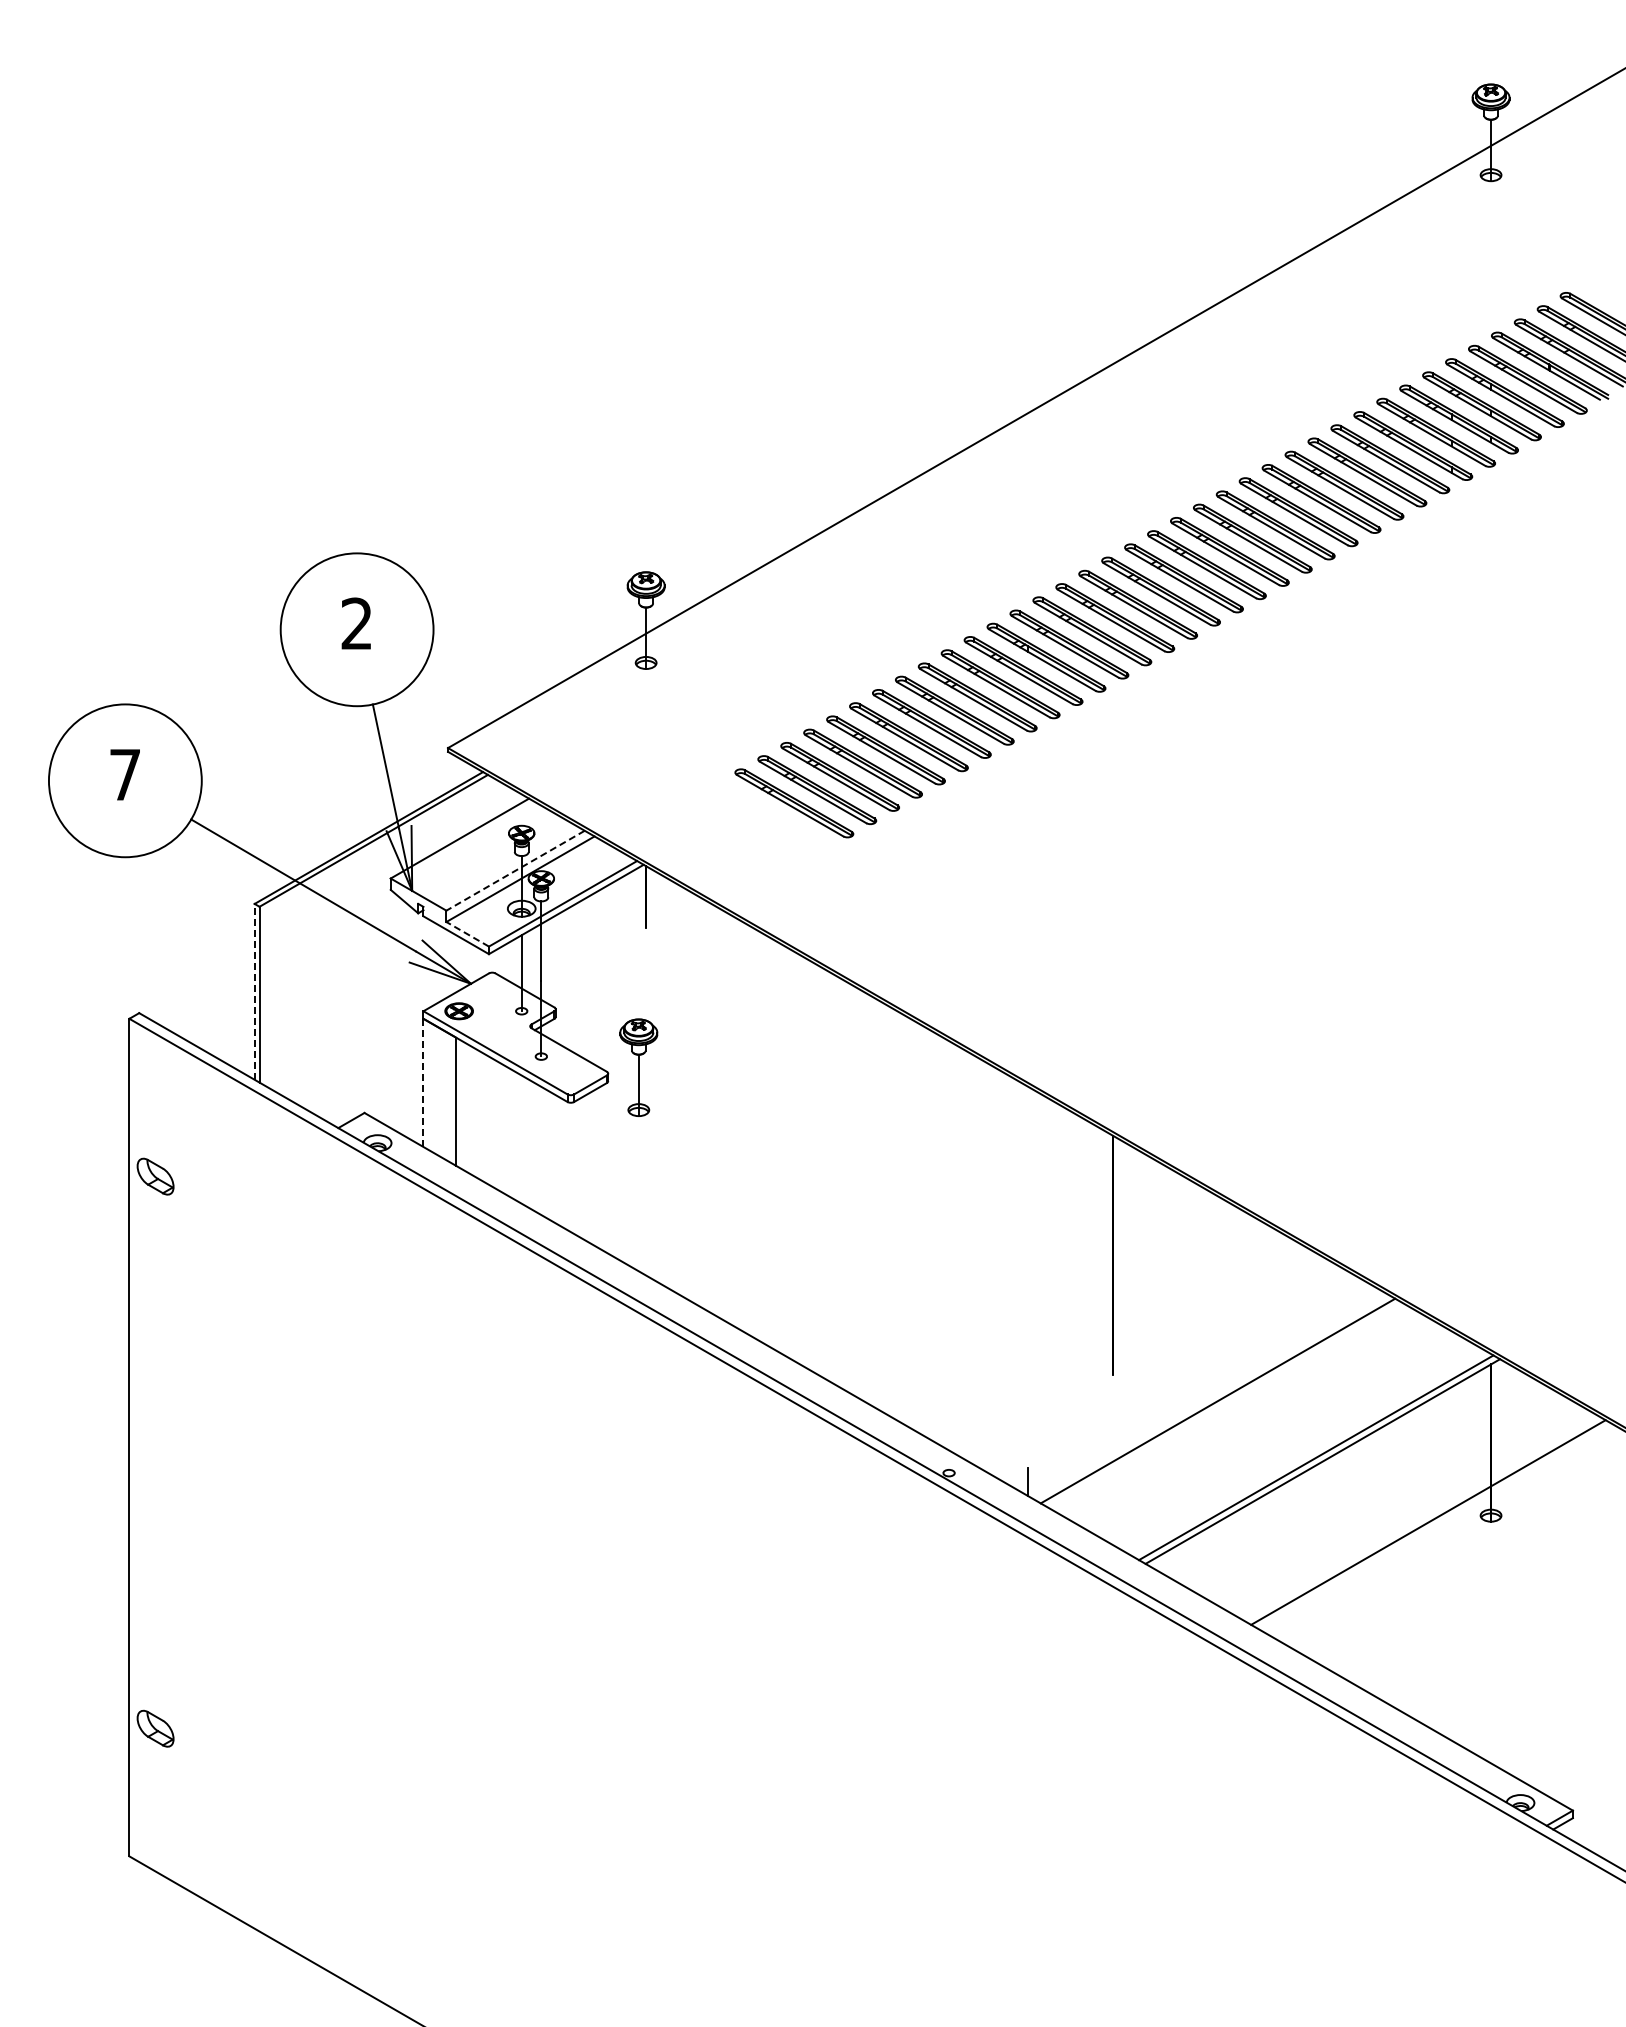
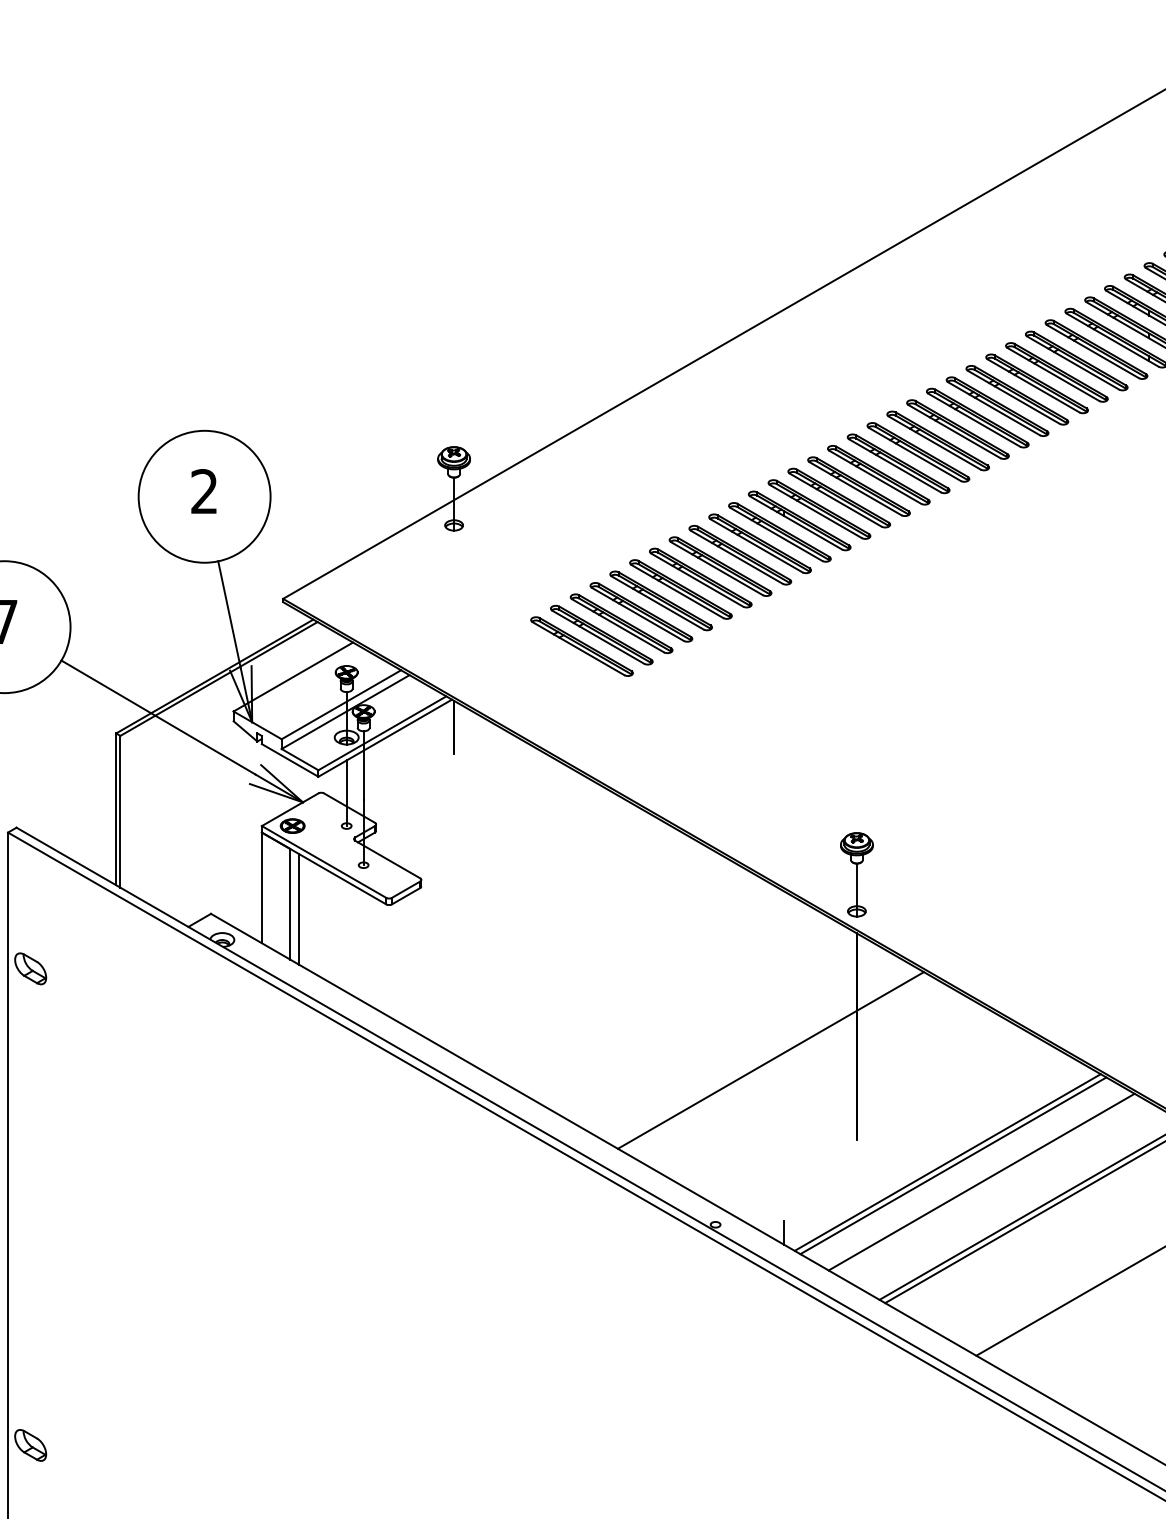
line: (515, 870) -> (341, 704), dashed -> solid
line: (467, 934) -> (299, 759), dashed -> solid
line: (254, 991) -> (116, 809), dashed -> solid
part: (638, 1067) -> (856, 874), moved
line: (423, 1083) -> (261, 888), dashed -> solid
line: (466, 1107) -> (299, 909), added
line: (1012, 1282) -> (770, 1060), added
line: (1224, 1404) -> (953, 1165), added
line: (1257, 1423) -> (981, 1181), added

